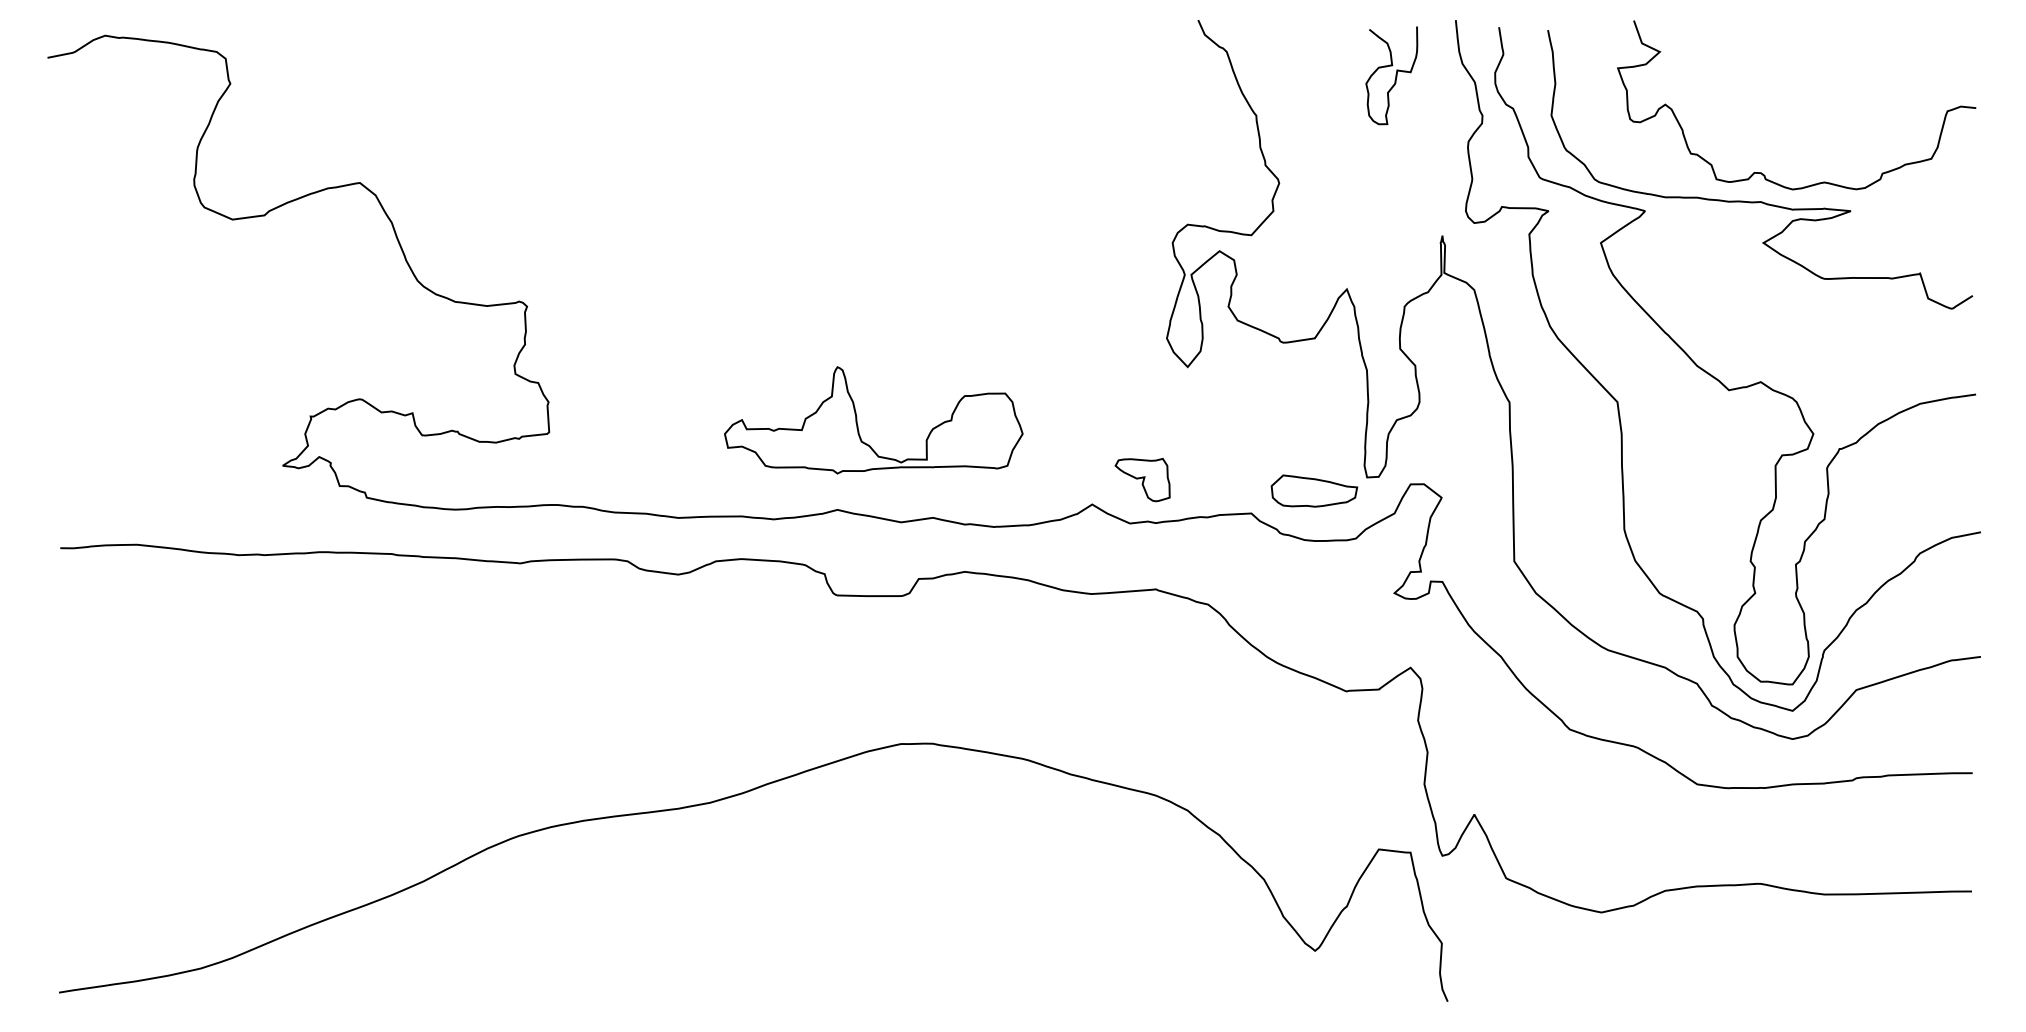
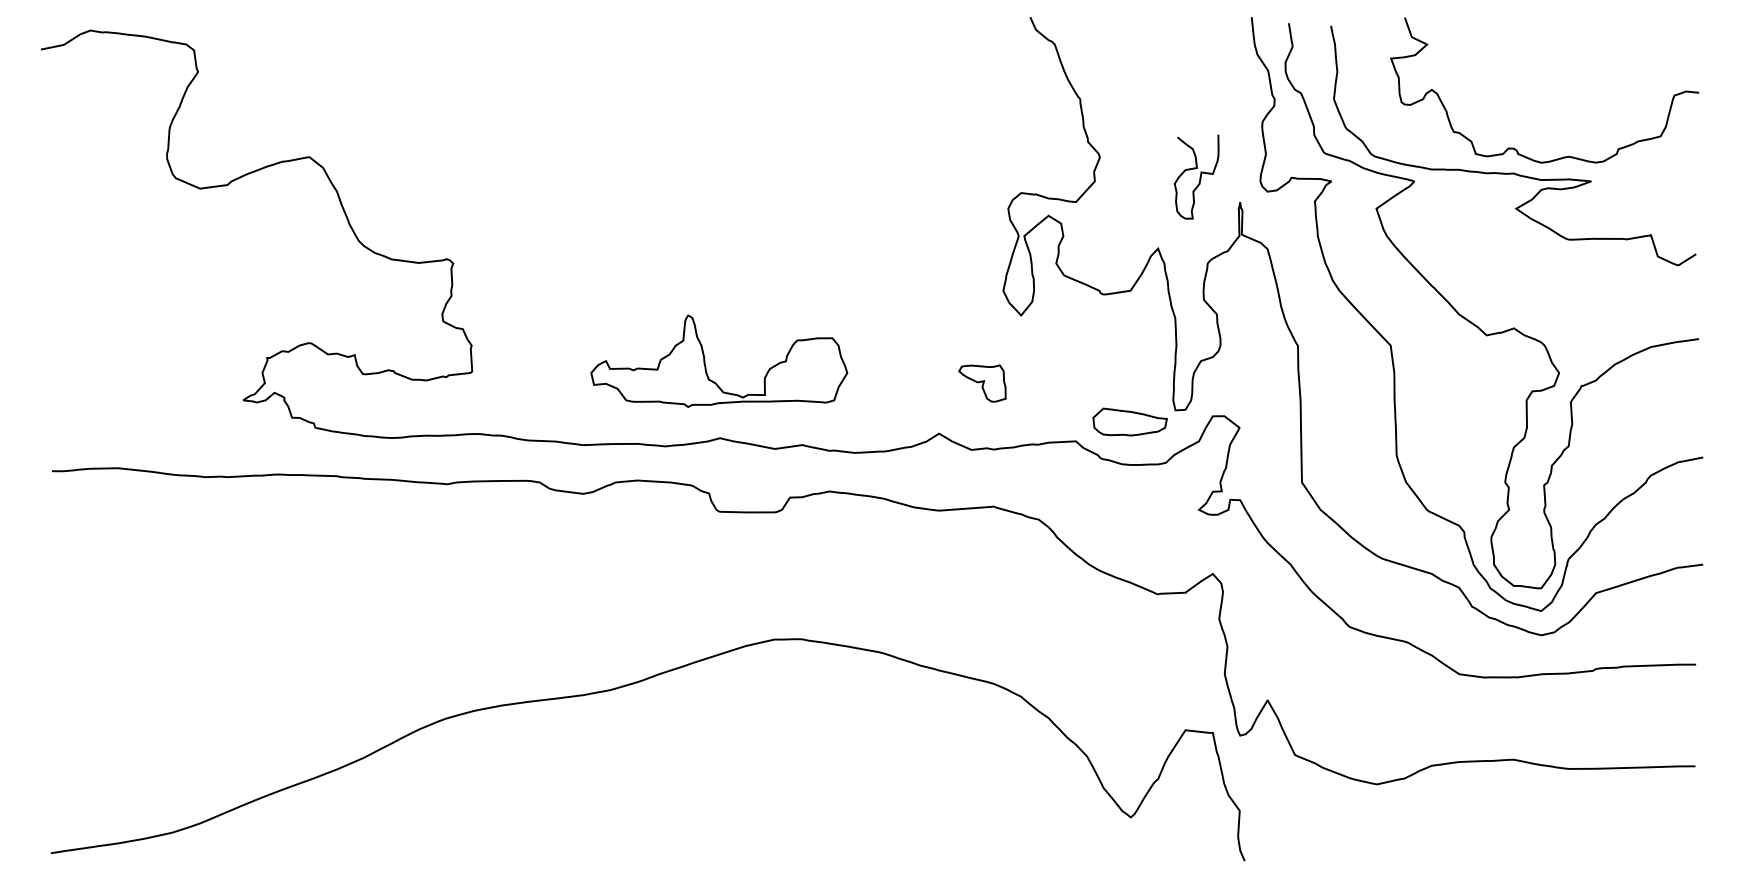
curve: (1395, 75) -> (1199, 176), moved
part: (857, 419) -> (705, 360), moved
part: (1142, 479) -> (982, 383), moved

